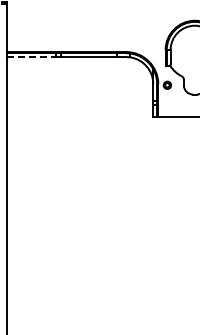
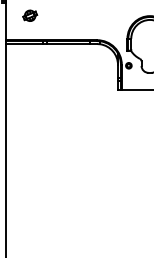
part: (39, 20) -> (30, 15), added
line: (32, 57) -> (25, 44), dashed -> solid

